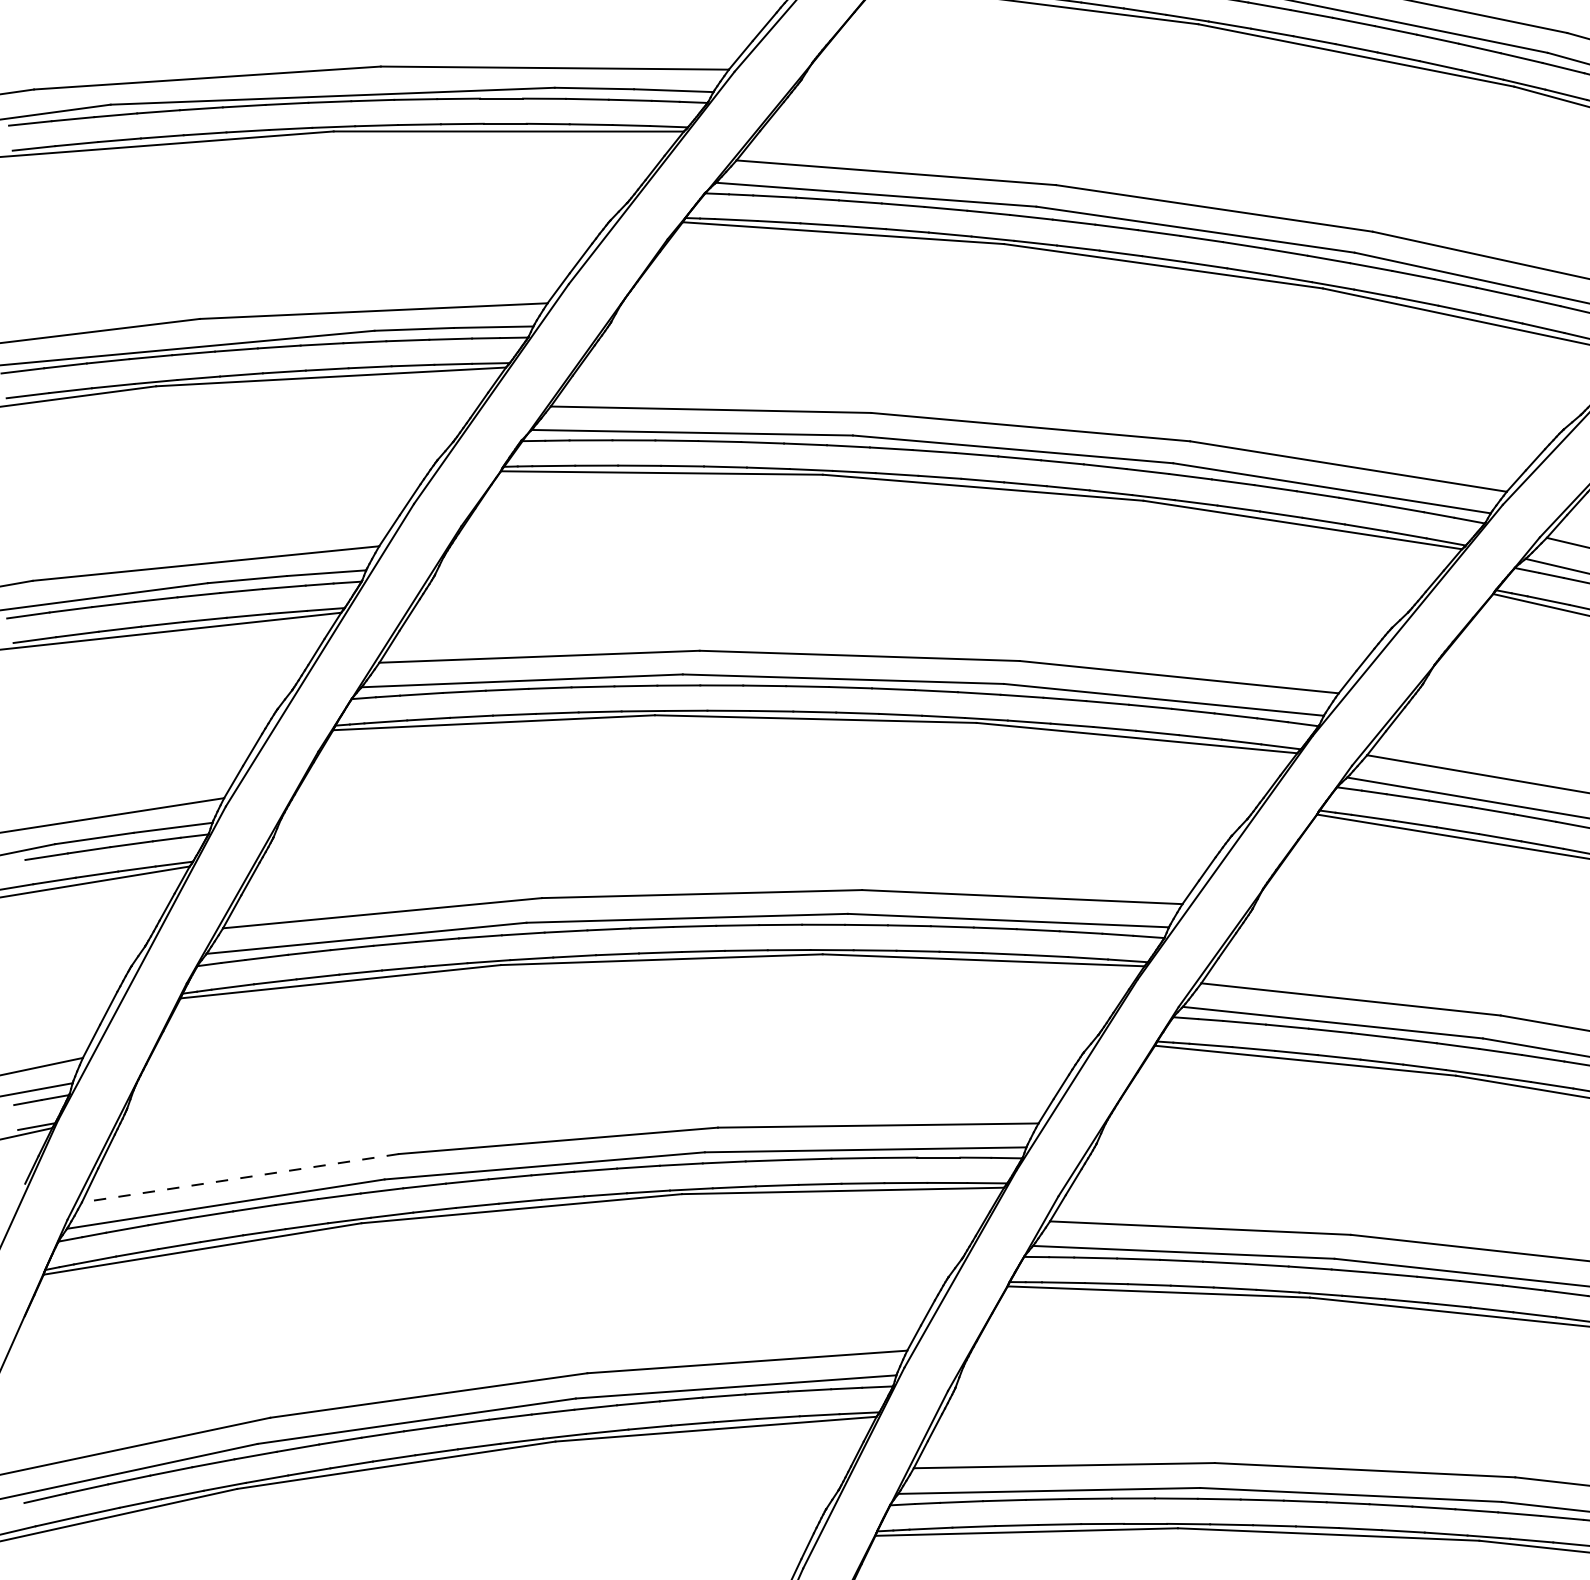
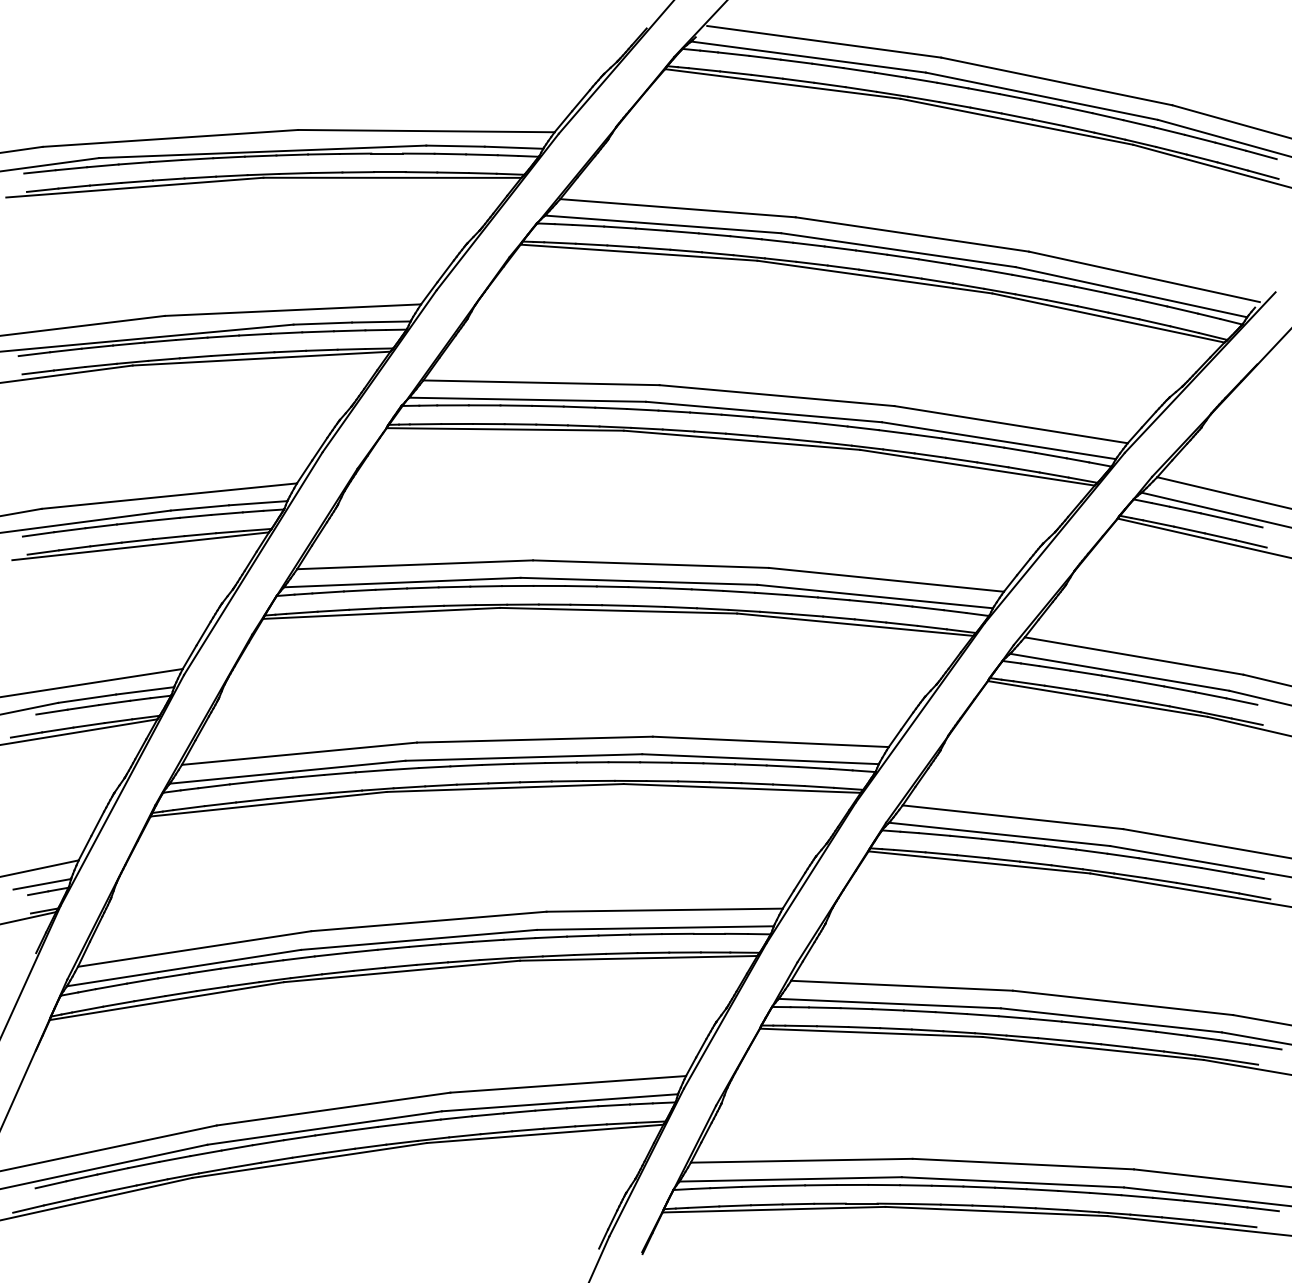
line: (240, 1178) -> (194, 949), dashed -> solid

